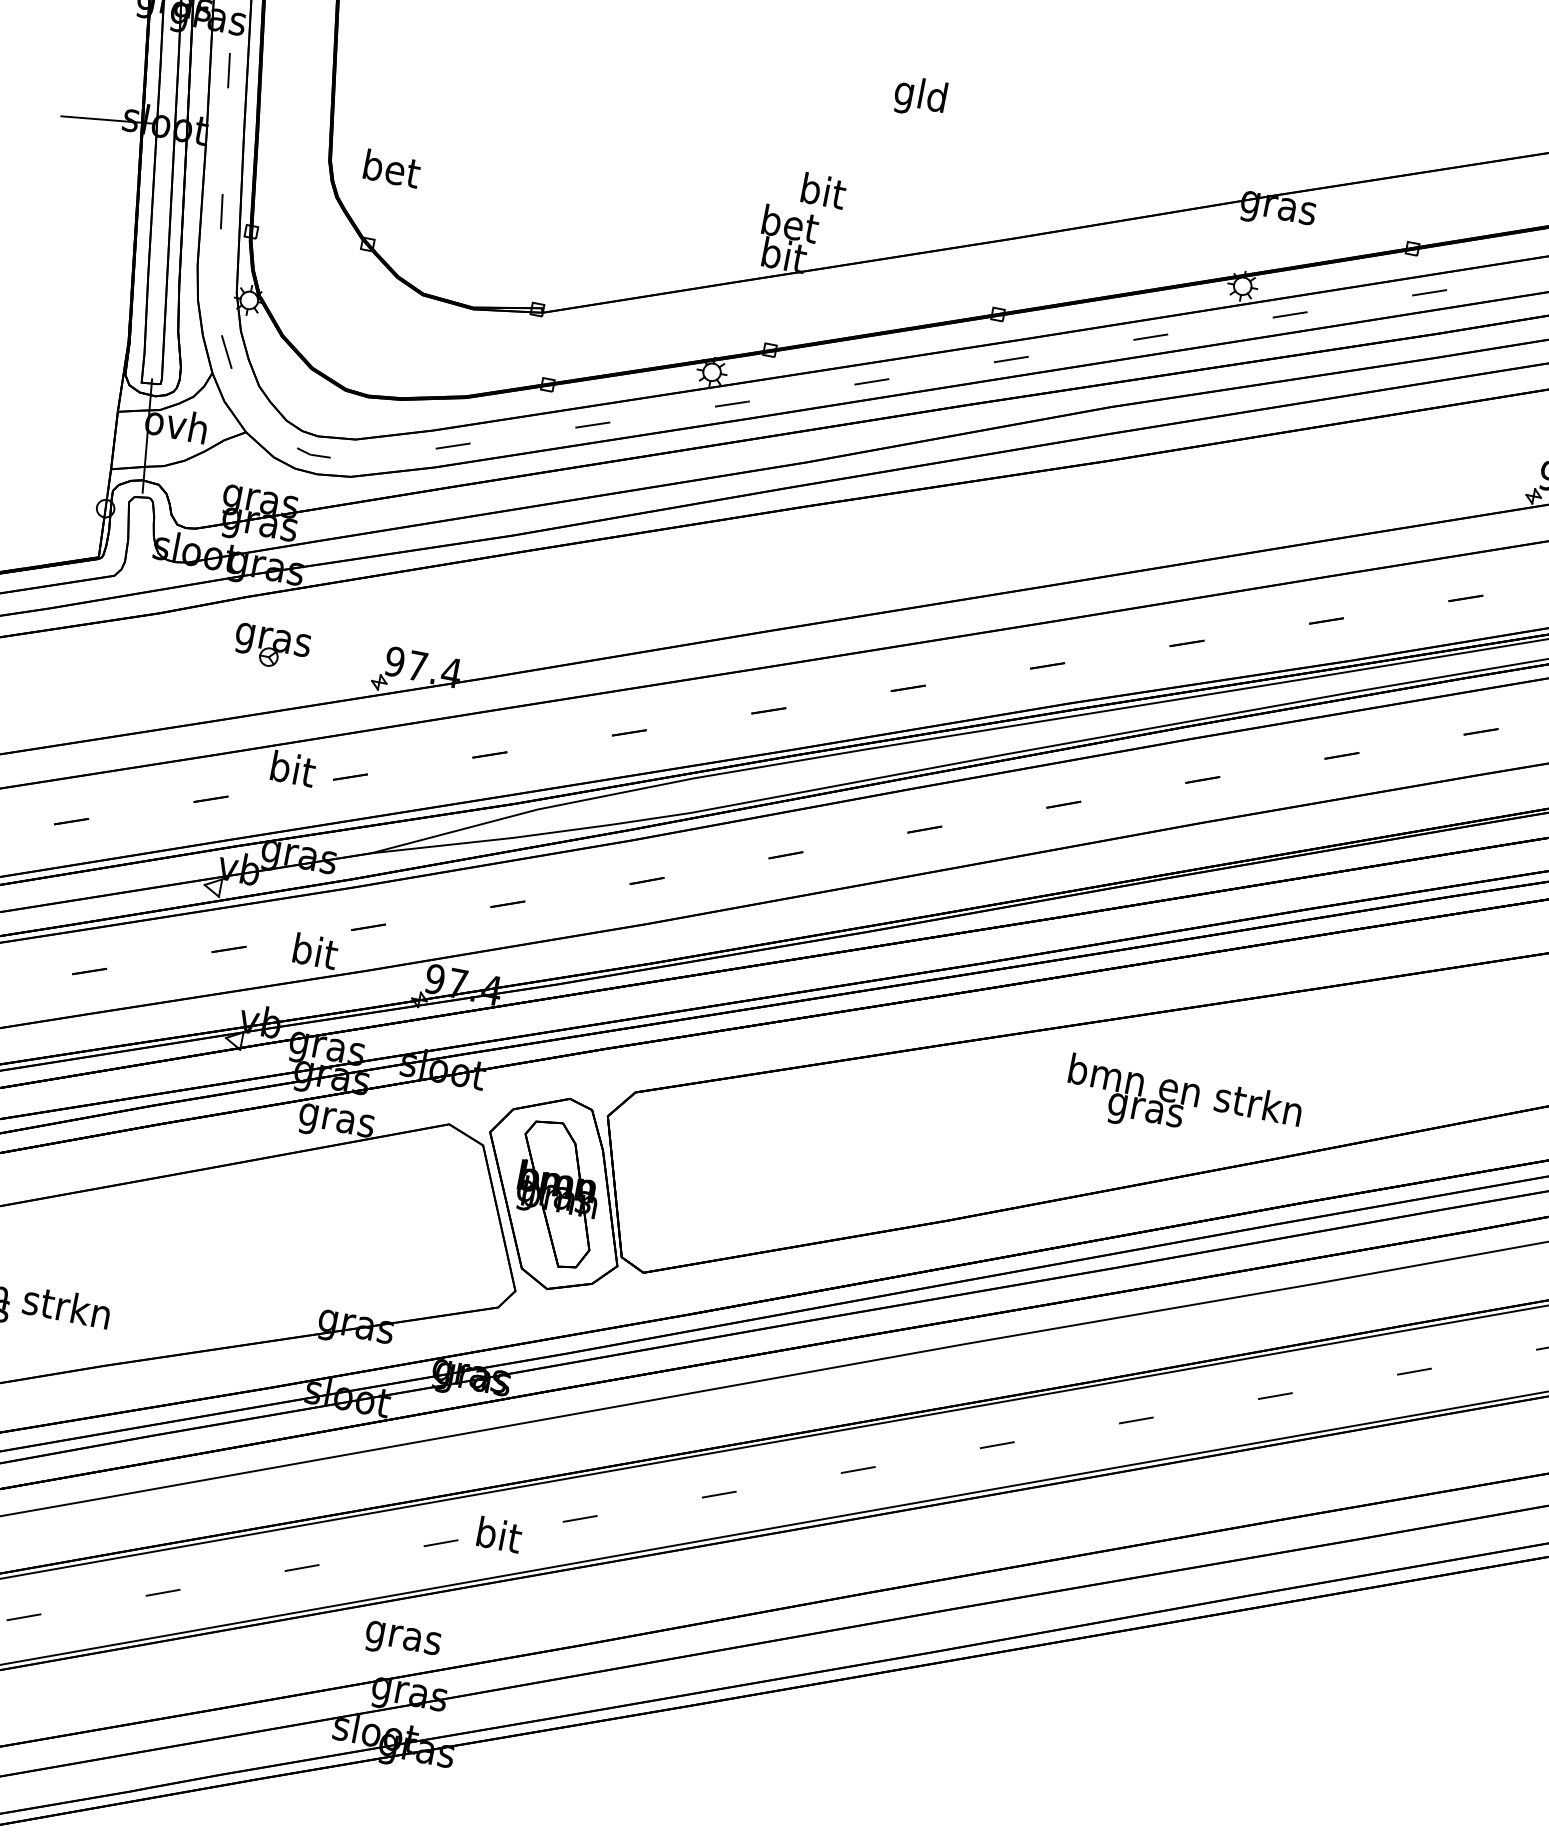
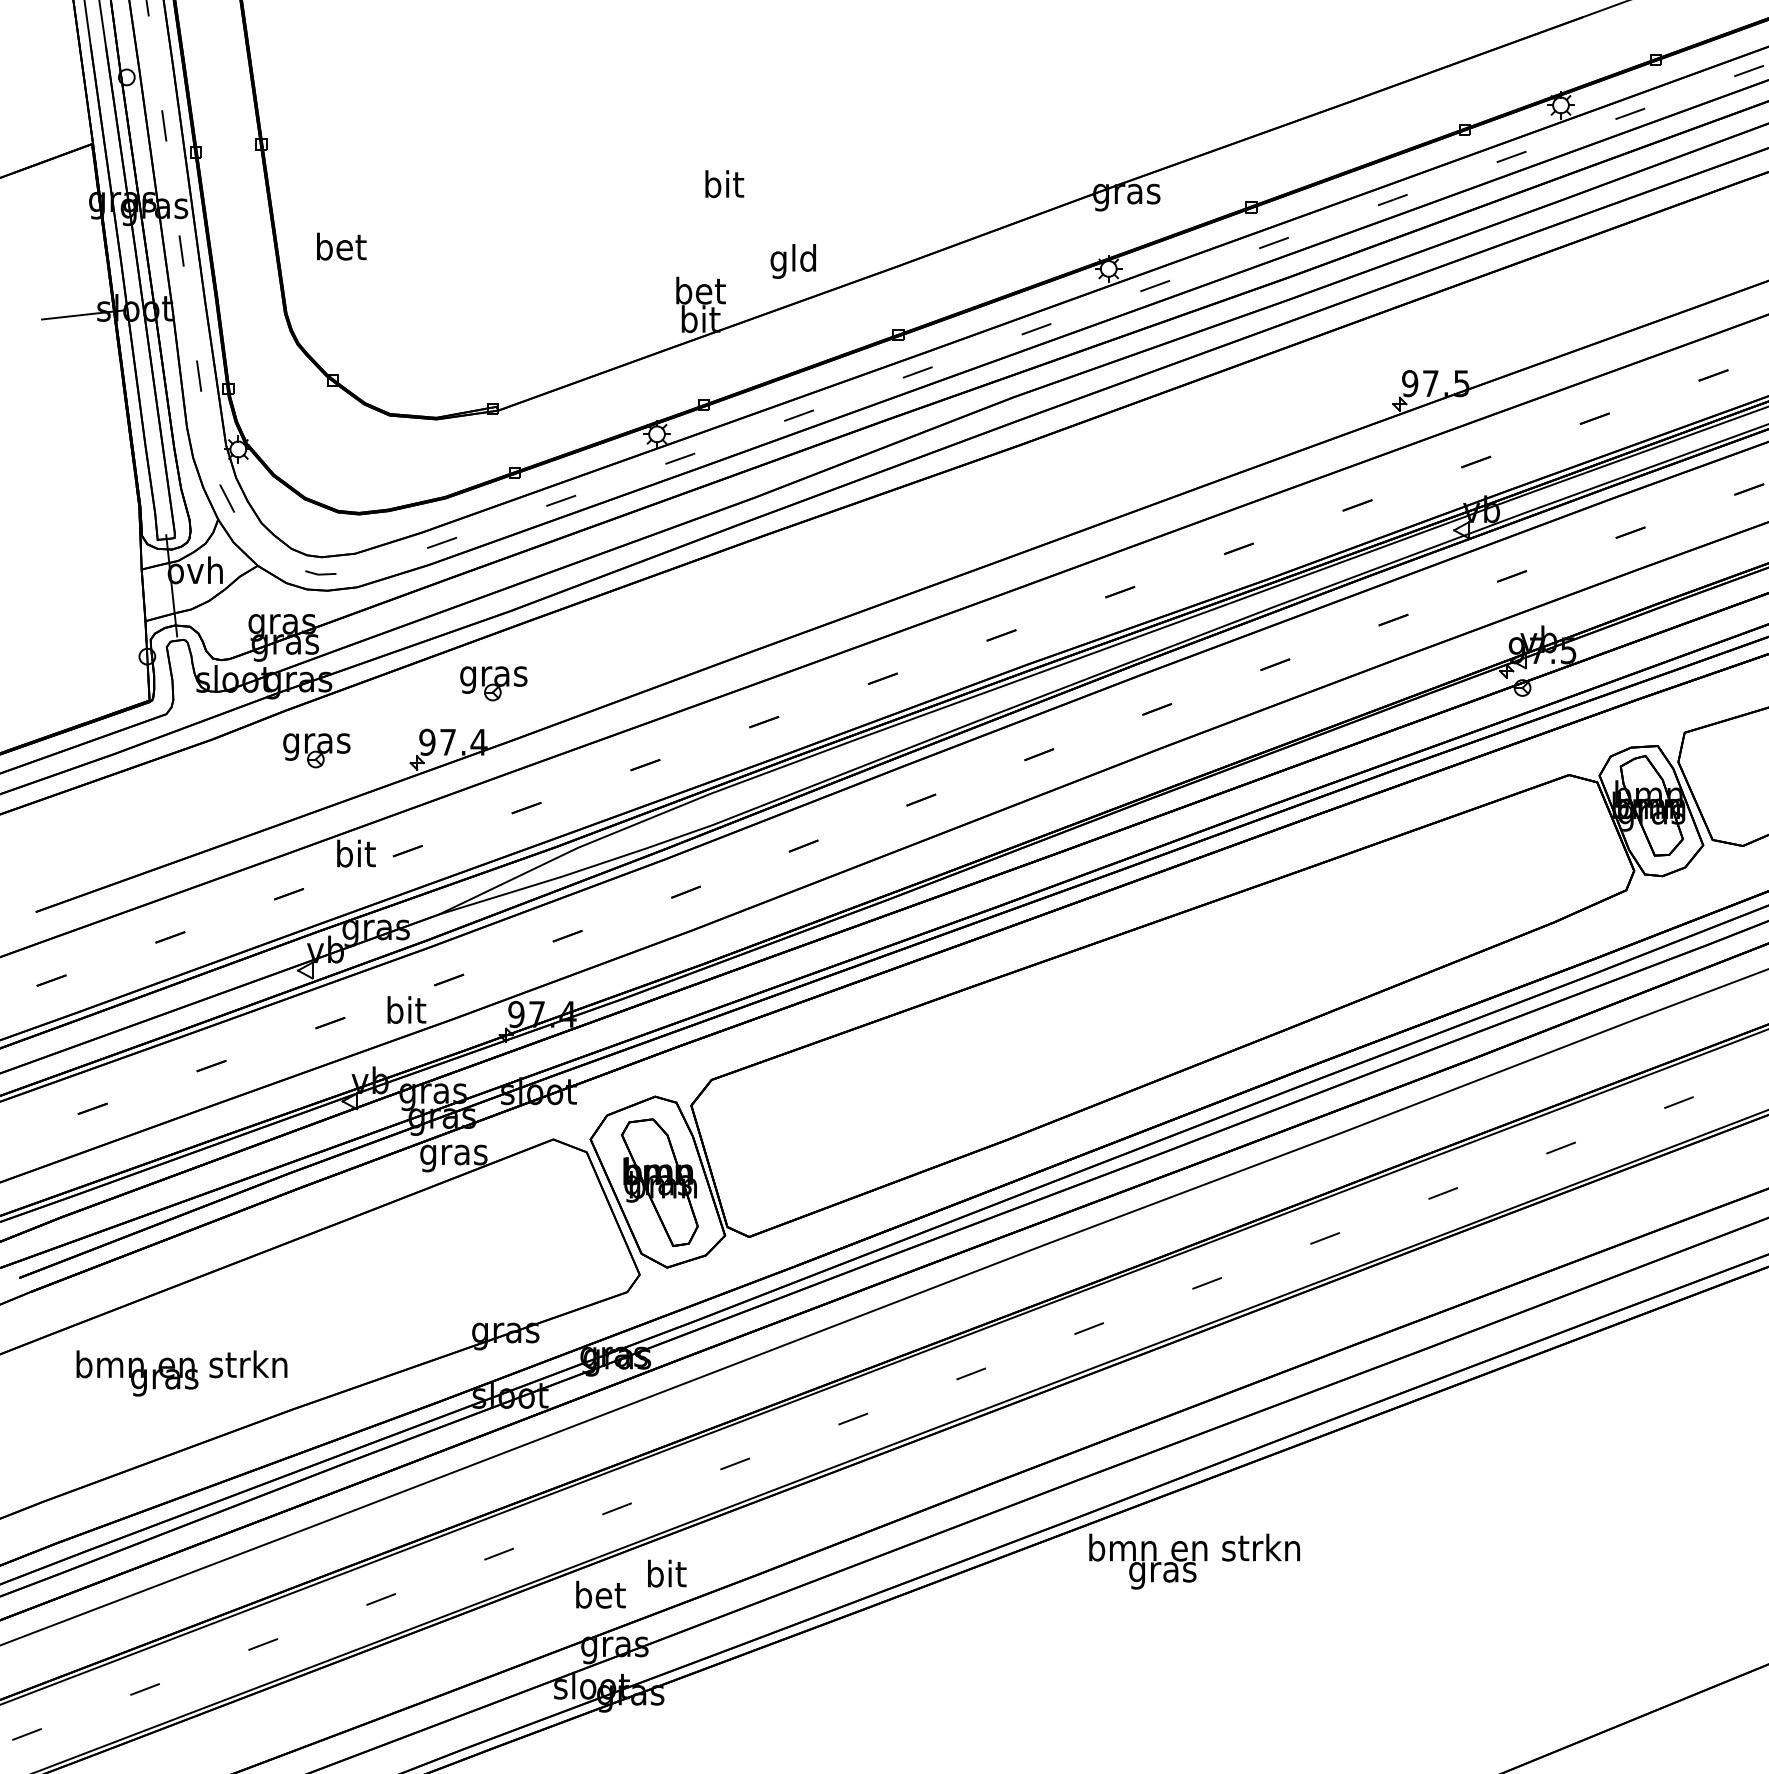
text: (919, 97) -> (792, 261), moved
text: (392, 168) -> (341, 246), moved
text: (823, 191) -> (724, 184), moved
part: (479, 611) -> (493, 683), added
text: (1182, 1105) -> (1194, 1561), moved
text: (500, 1534) -> (667, 1573), moved
text: (403, 1636) -> (599, 1597), gras -> bet

